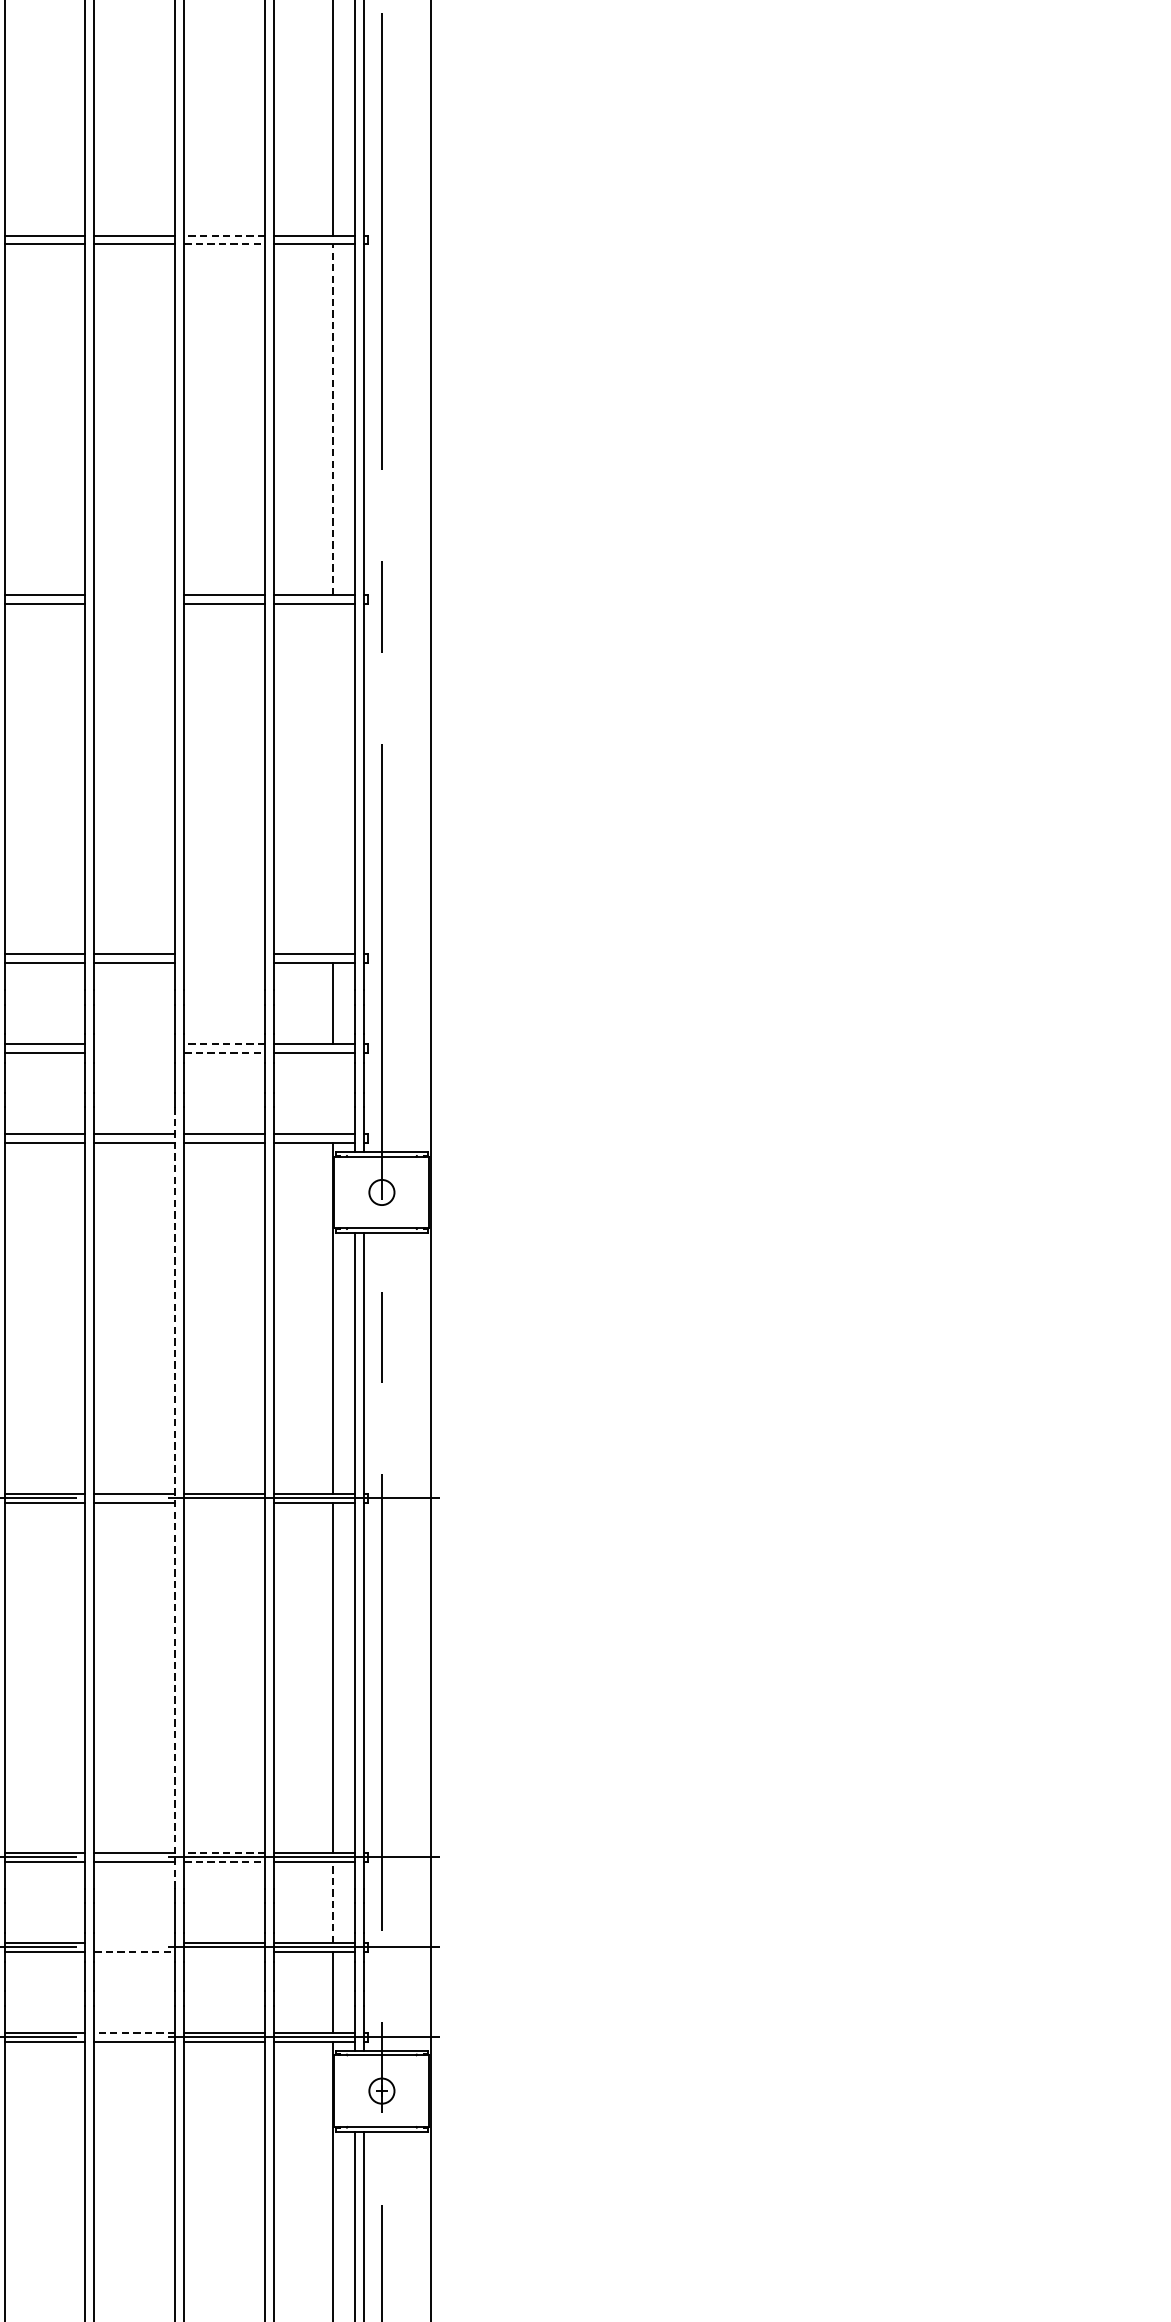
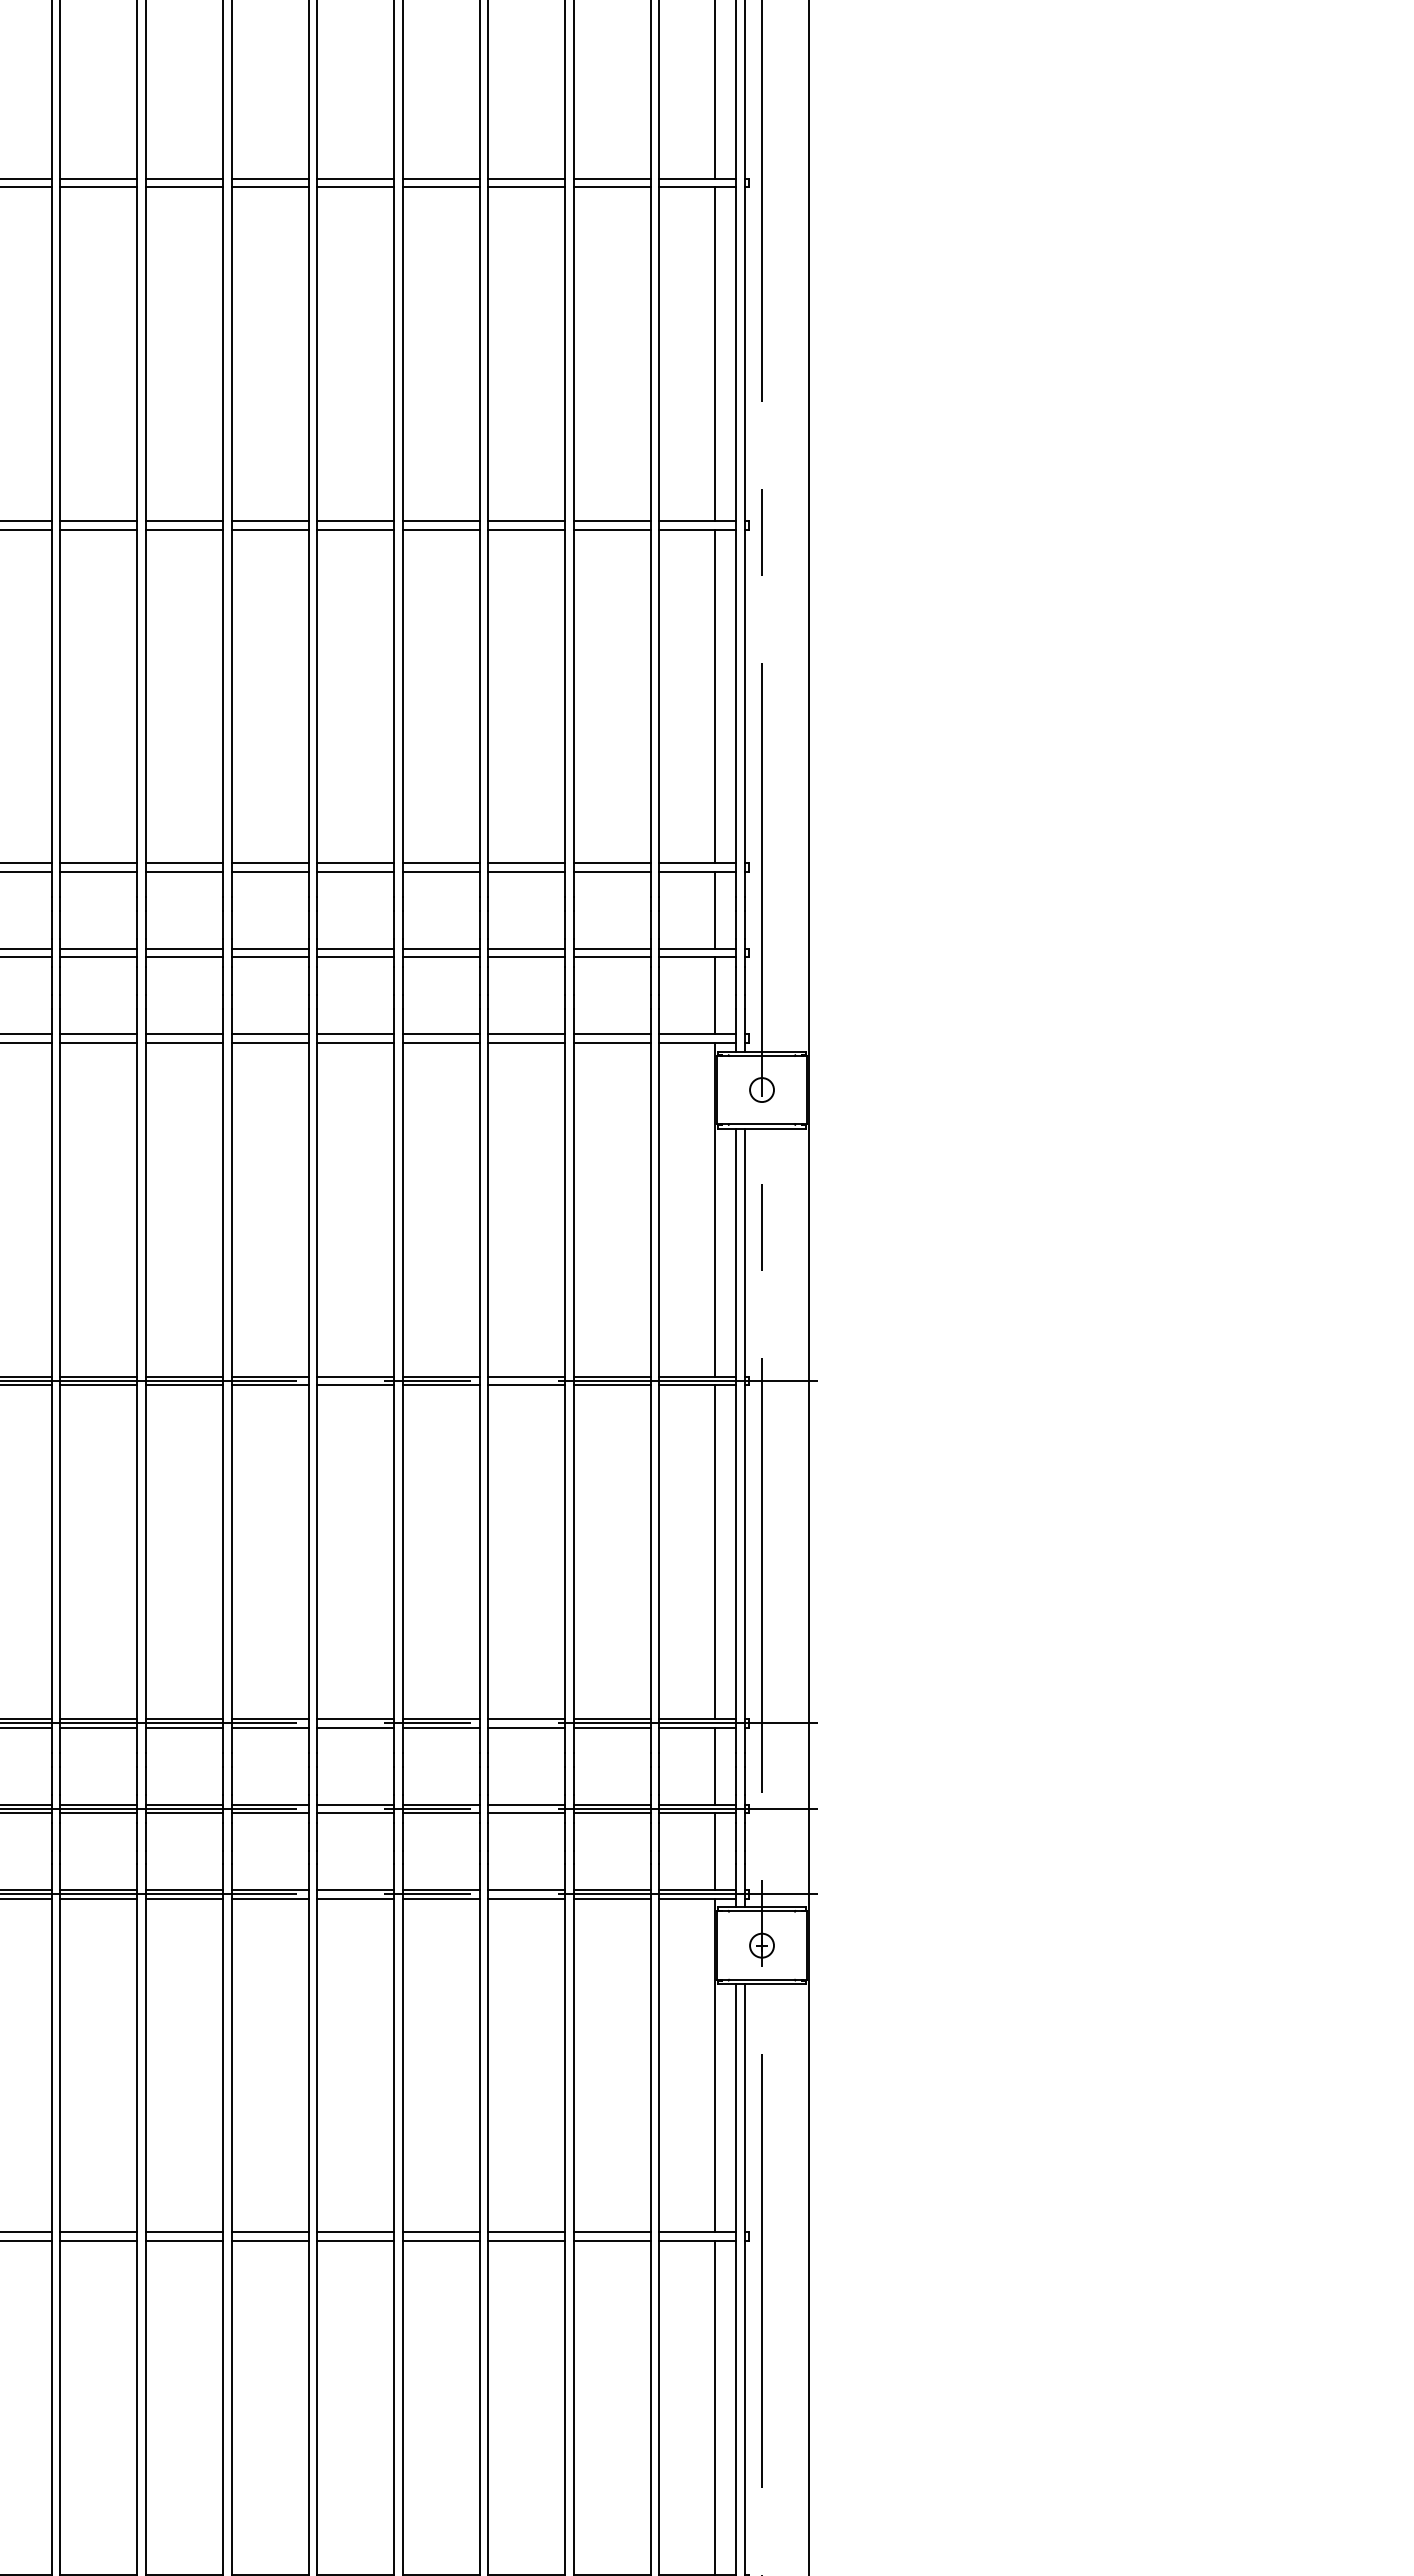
line: (224, 235) -> (612, 178), dashed -> solid
line: (224, 244) -> (612, 187), dashed -> solid
line: (332, 420) -> (714, 354), dashed -> solid
line: (134, 595) -> (526, 521), added
line: (134, 603) -> (526, 529), added
line: (332, 779) -> (714, 696), added
line: (223, 954) -> (611, 863), added
line: (223, 962) -> (611, 871), added
line: (134, 1043) -> (526, 948), added
line: (224, 1043) -> (612, 948), dashed -> solid
line: (134, 1053) -> (526, 957), added
line: (224, 1053) -> (612, 957), dashed -> solid
line: (332, 1093) -> (714, 995), added
line: (175, 1498) -> (565, 1381), dashed -> solid
line: (223, 1502) -> (611, 1385), added
line: (224, 1852) -> (612, 1718), dashed -> solid
line: (224, 1861) -> (612, 1727), dashed -> solid
line: (332, 1902) -> (714, 1766), dashed -> solid
line: (134, 1942) -> (526, 1804), added
line: (134, 1952) -> (526, 1813), dashed -> solid
line: (223, 1952) -> (611, 1813), added
line: (134, 2033) -> (526, 1890), dashed -> solid

